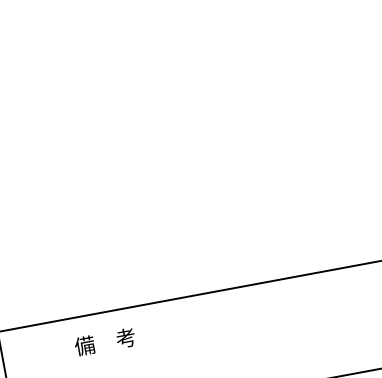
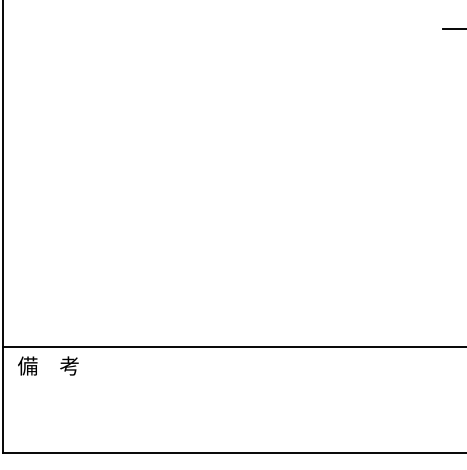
text: (105, 341) -> (48, 365), moved

